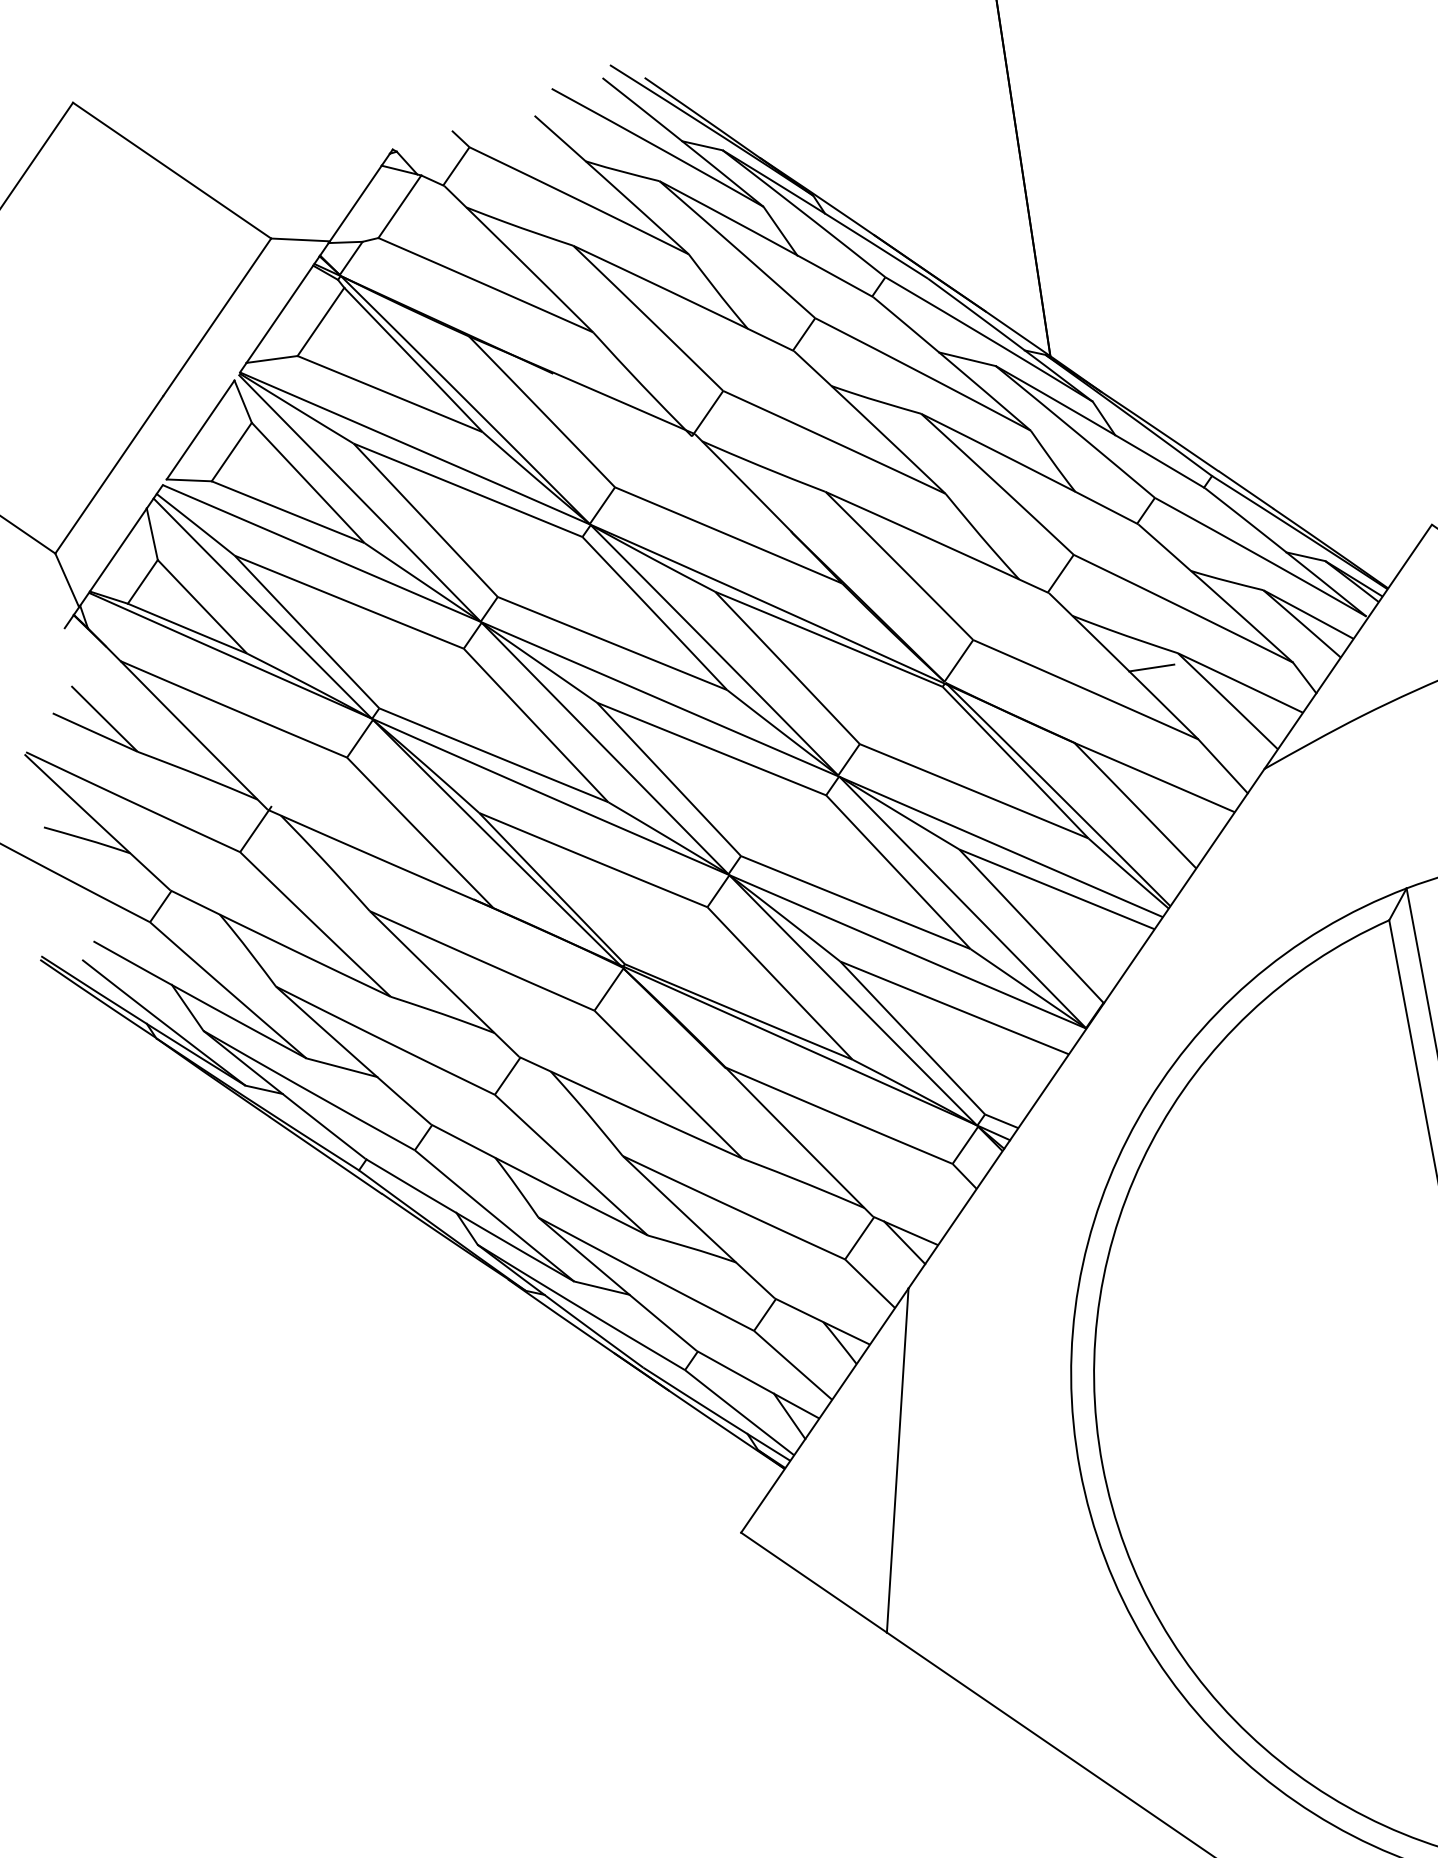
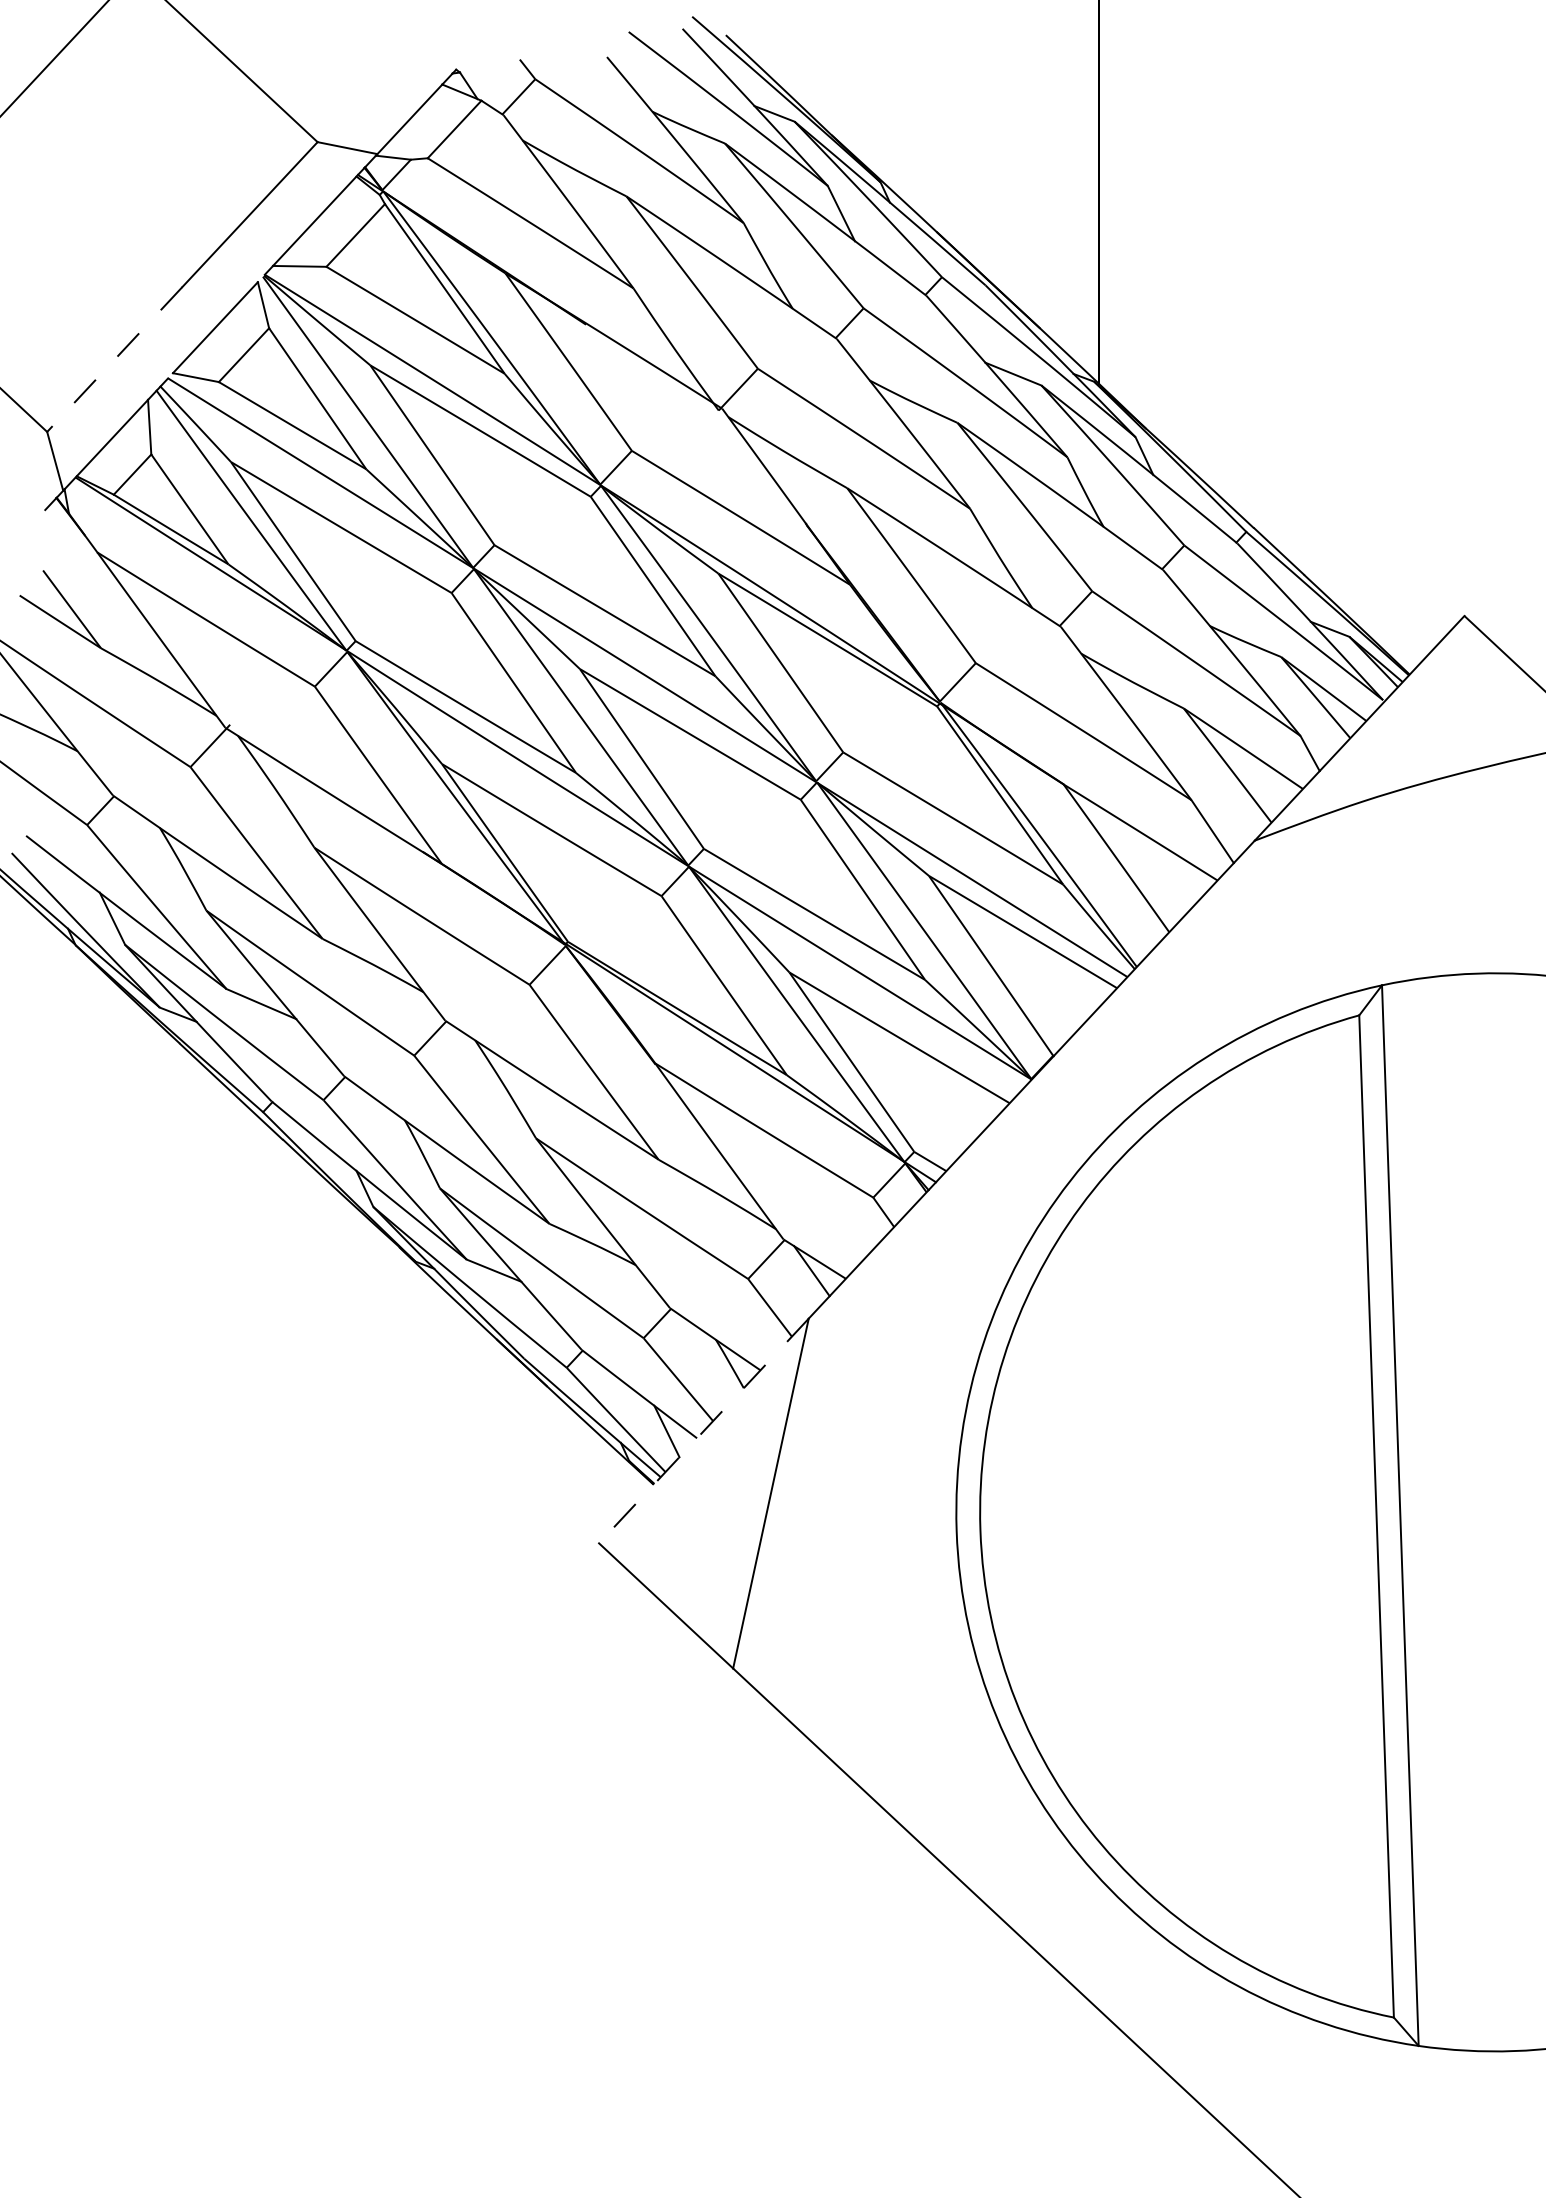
line: (109, 474) -> (114, 359), solid -> dashed
line: (1151, 667) -> (1154, 719), removed
line: (824, 1410) -> (703, 1430), solid -> dashed

